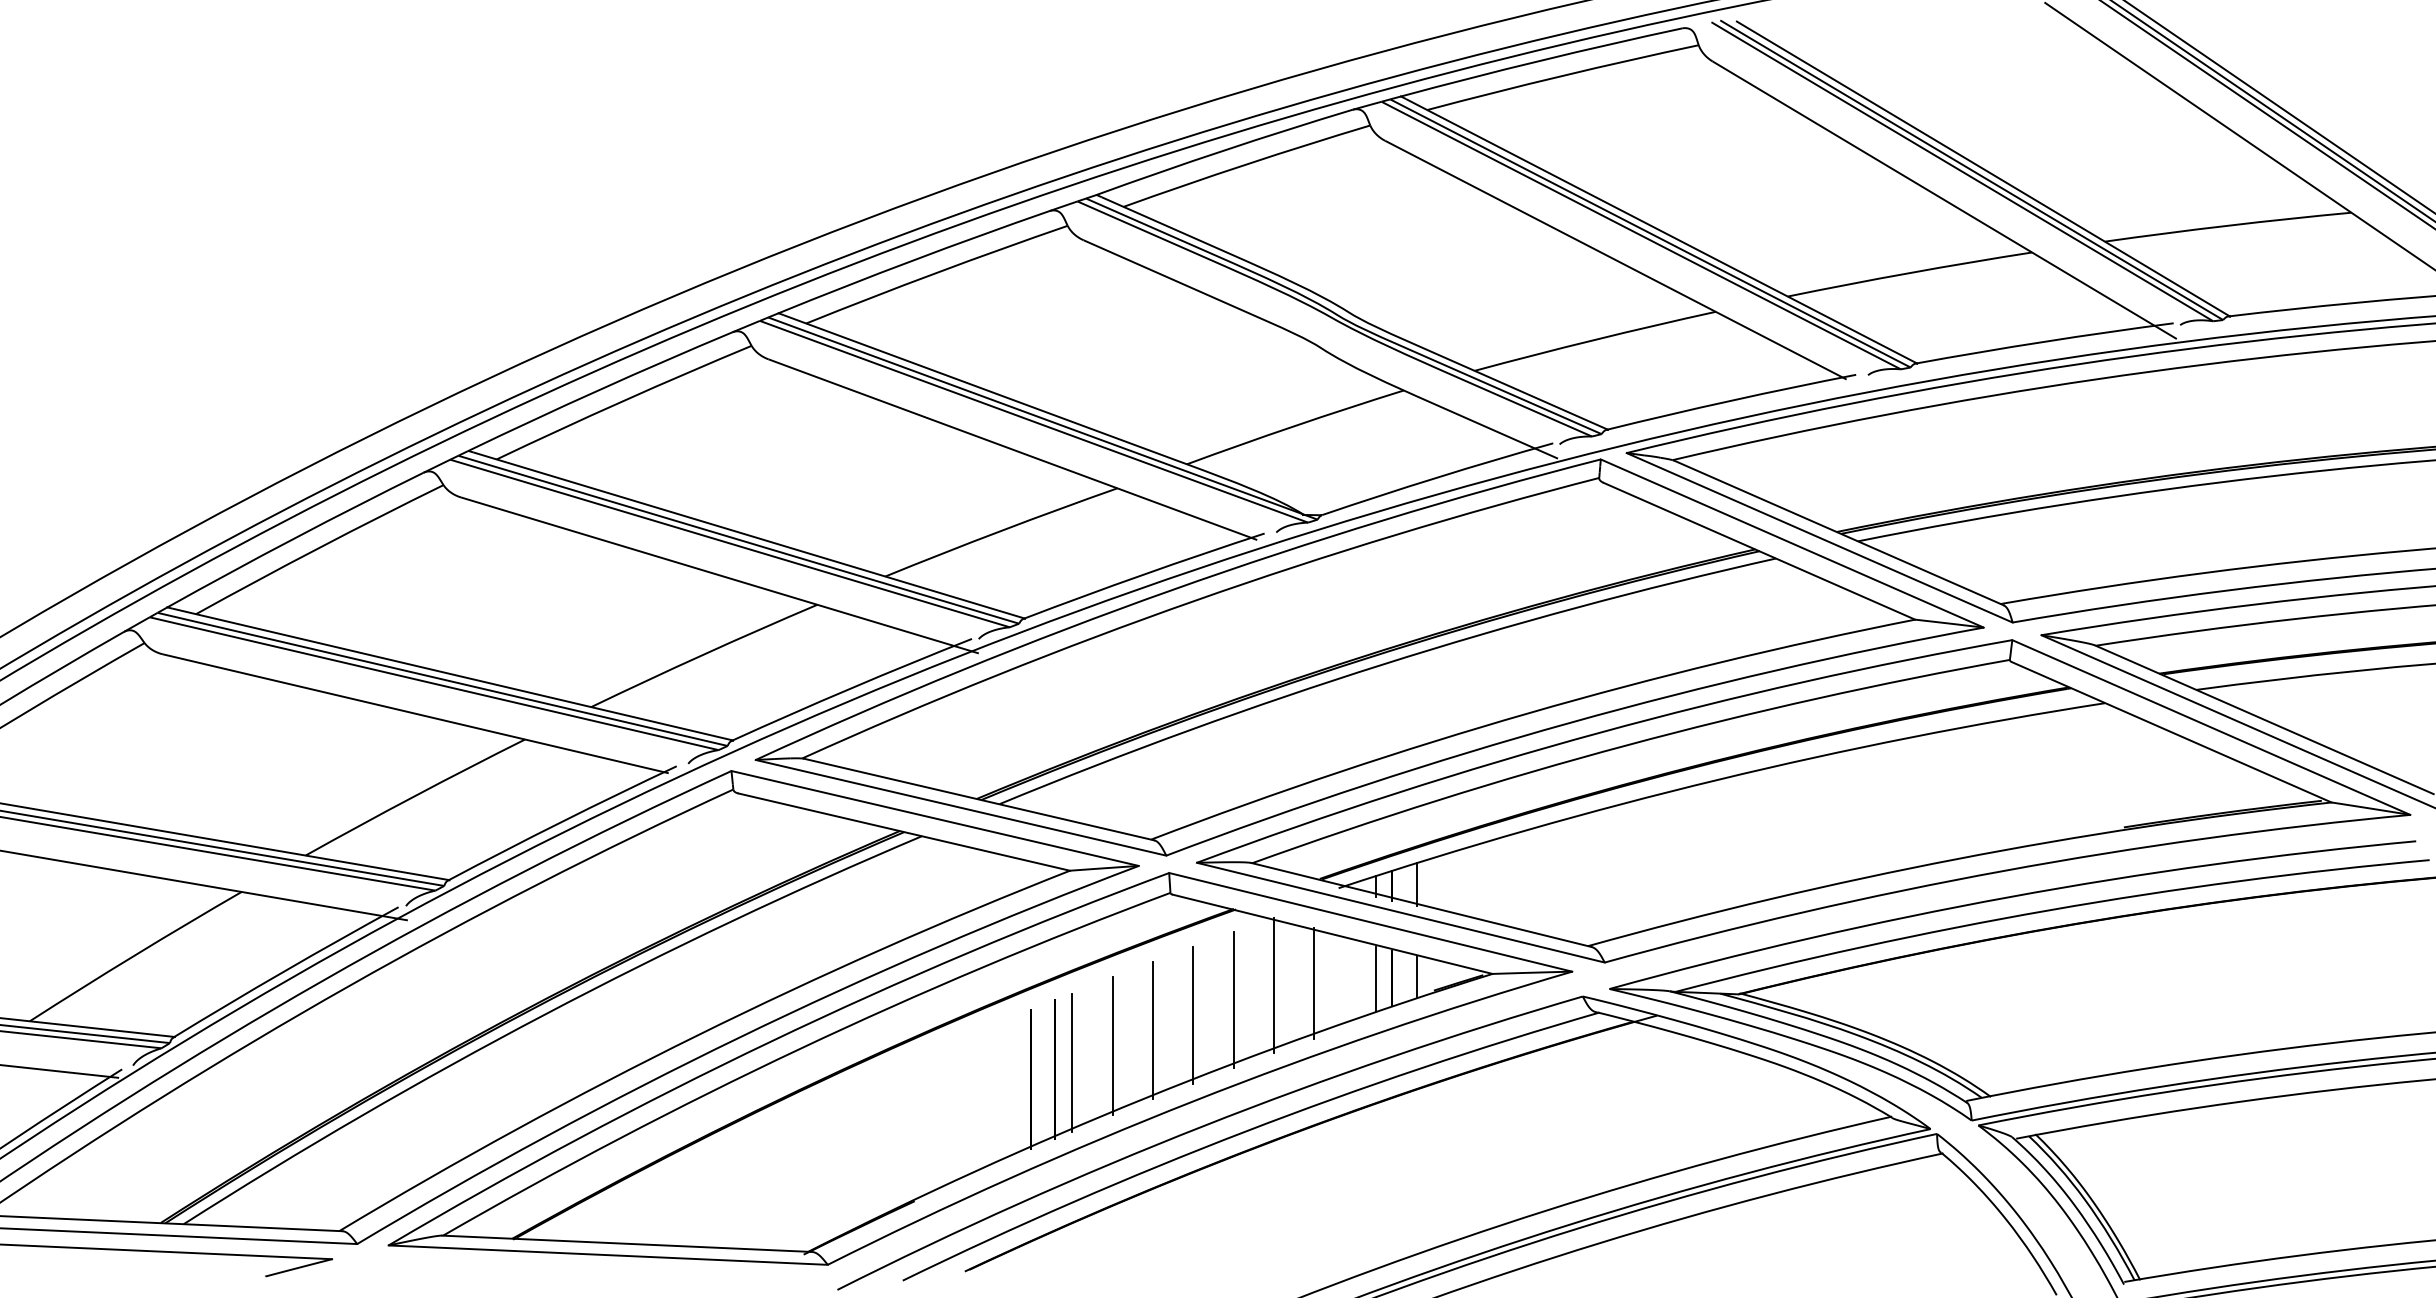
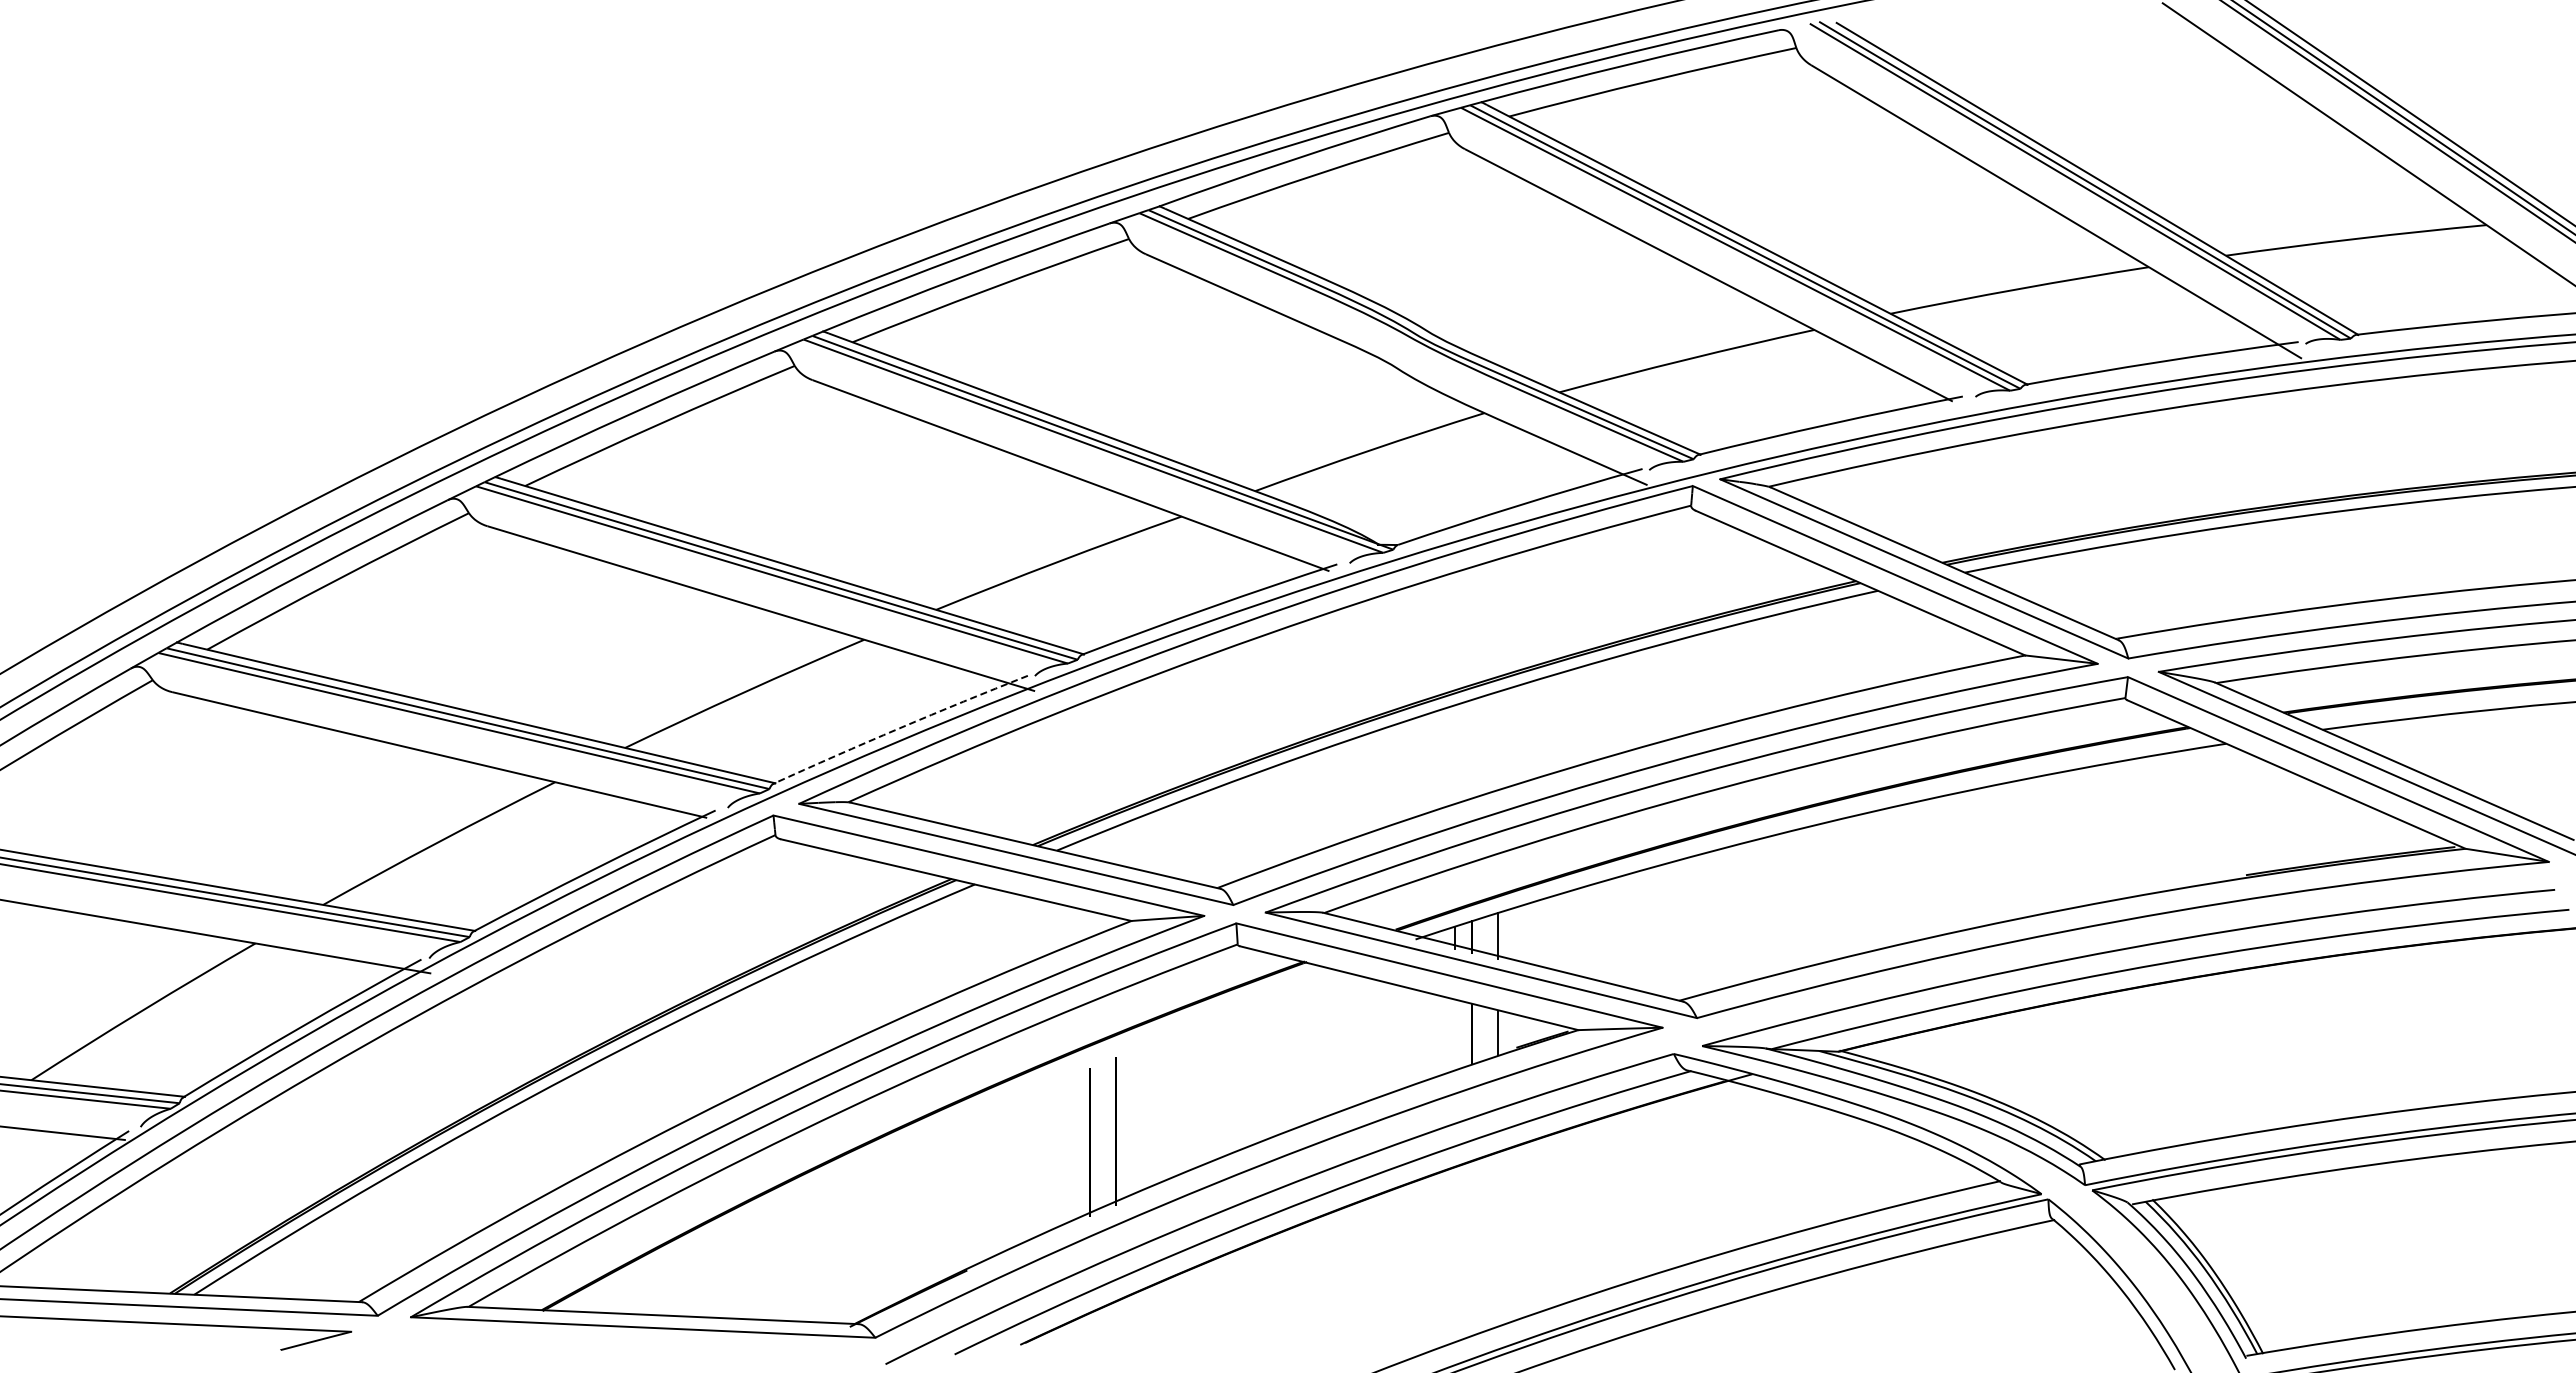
arc: (850, 688) -> (899, 728), solid -> dashed
line: (1376, 979) -> (1455, 1035), removed
line: (1313, 982) -> (1389, 1039), removed
line: (1274, 985) -> (1347, 1042), removed
line: (1233, 999) -> (1304, 1057), removed
line: (1193, 1014) -> (1262, 1073), removed
line: (1153, 1030) -> (1219, 1089), removed
line: (1113, 1046) -> (1177, 1106), removed
line: (1071, 1062) -> (1133, 1123), removed

